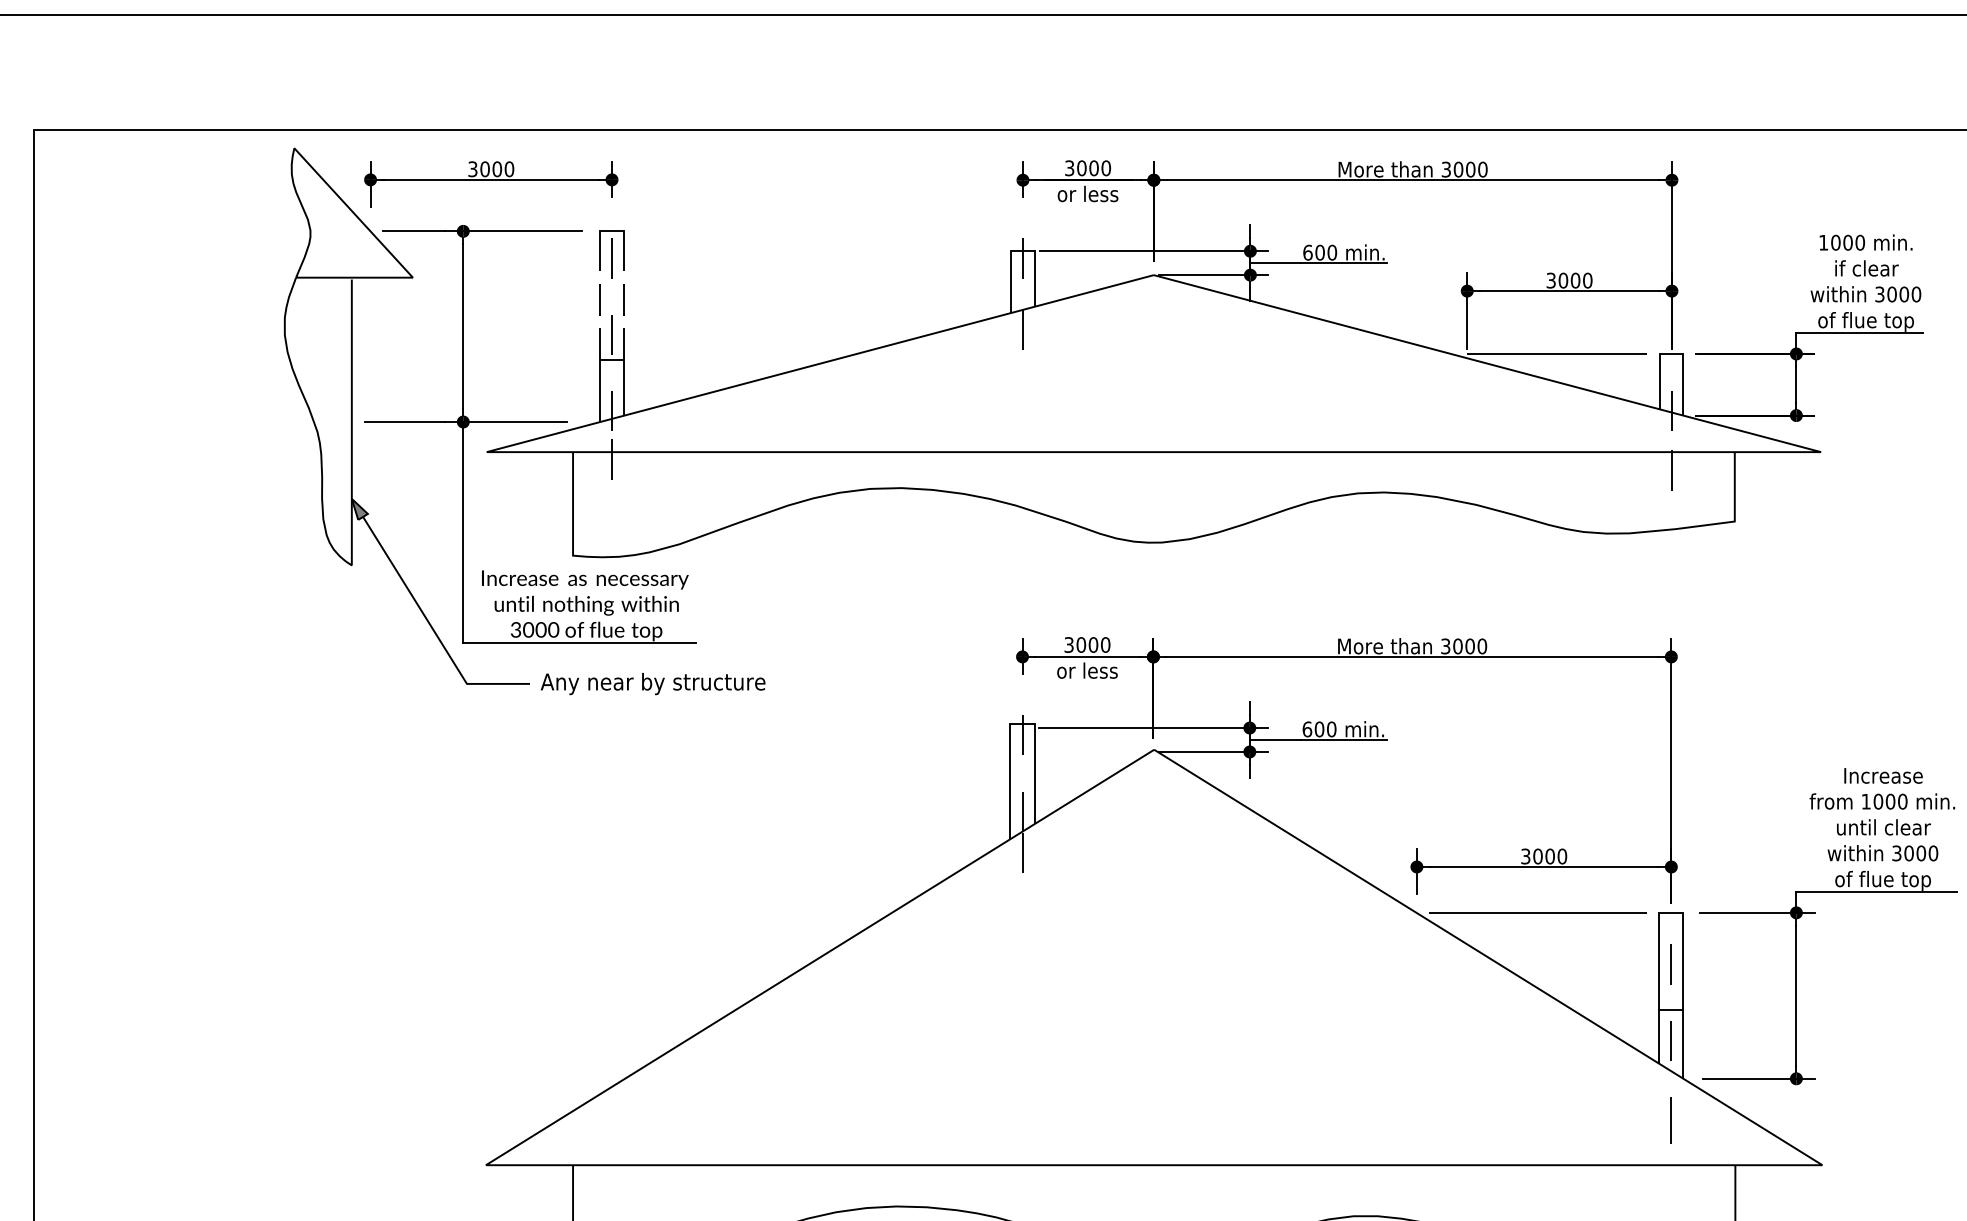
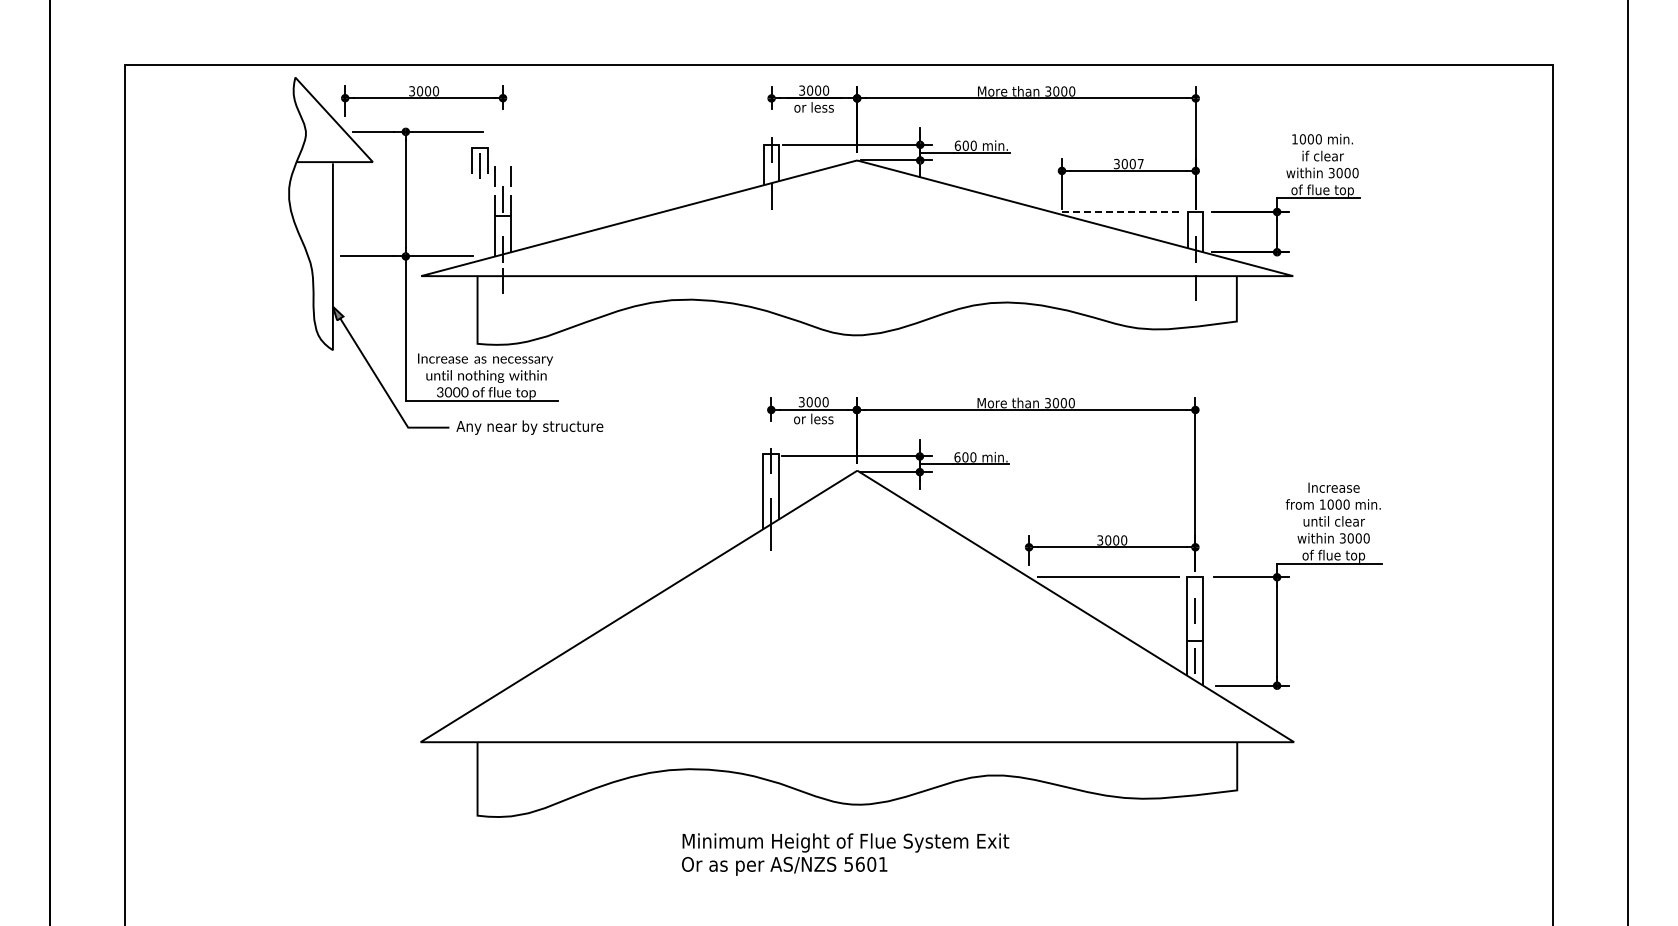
part: (611, 253) -> (479, 162), moved
text: (1587, 279) -> (1140, 163), 3000 -> 3007
line: (1556, 354) -> (1120, 212), solid -> dashed
line: (1669, 1119) -> (1194, 712), removed

